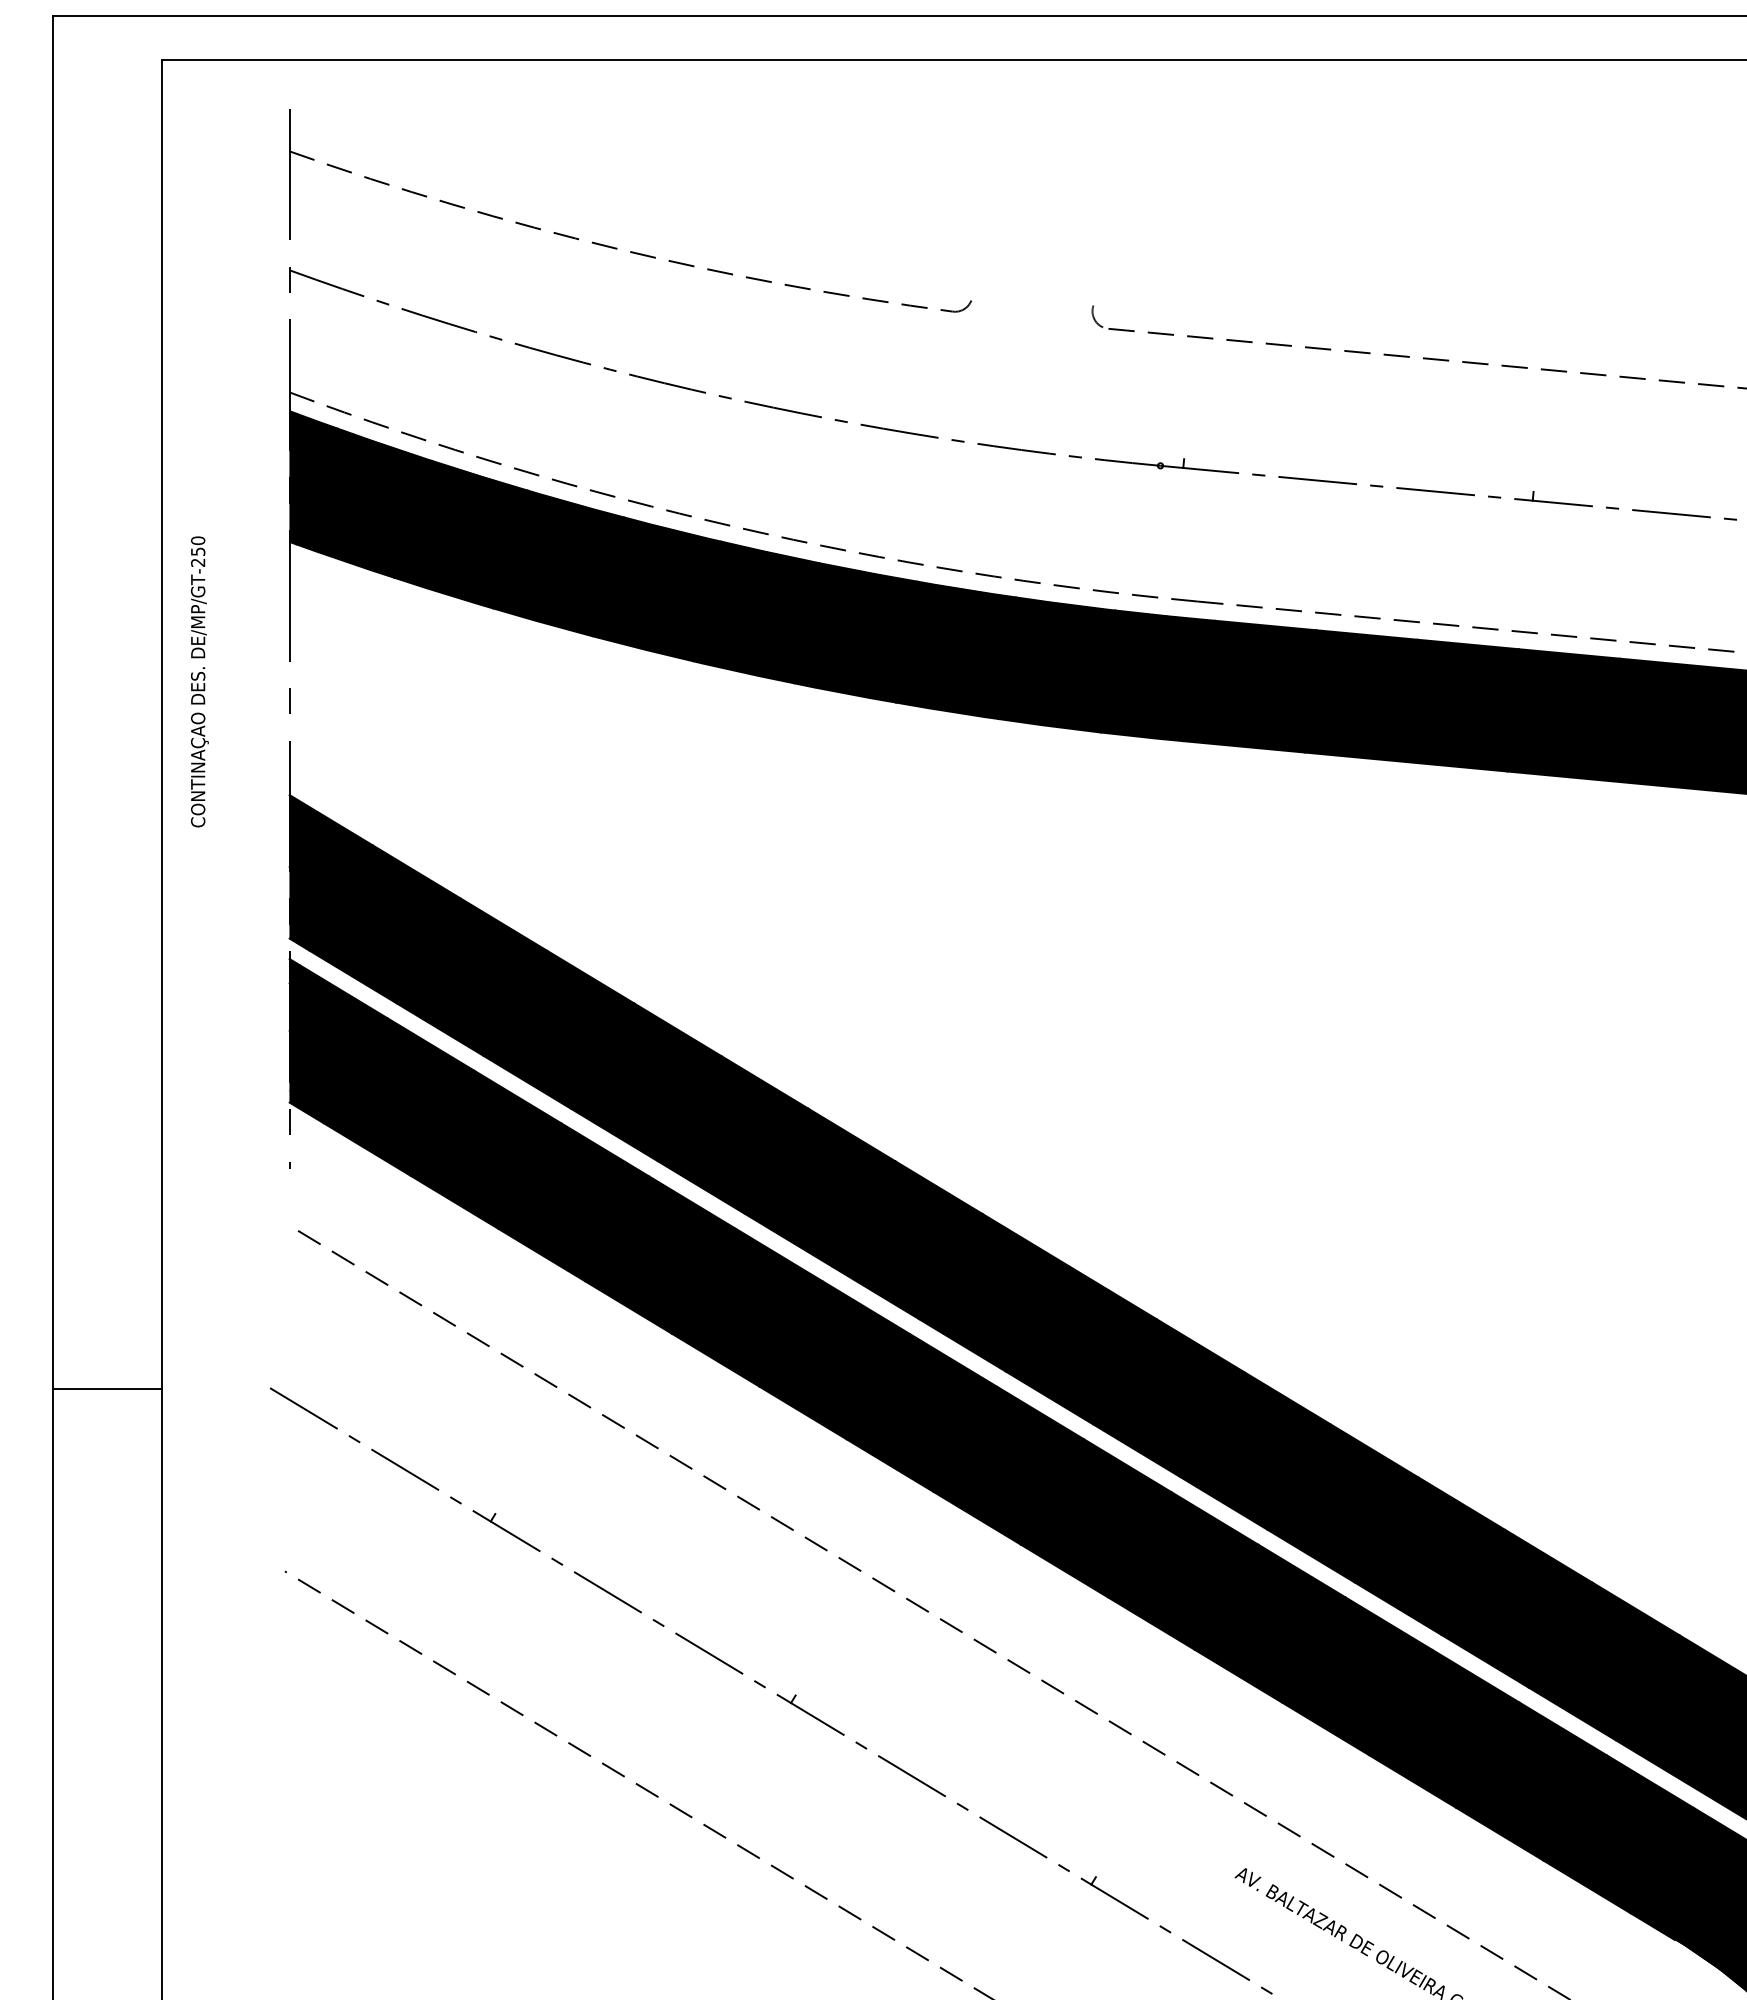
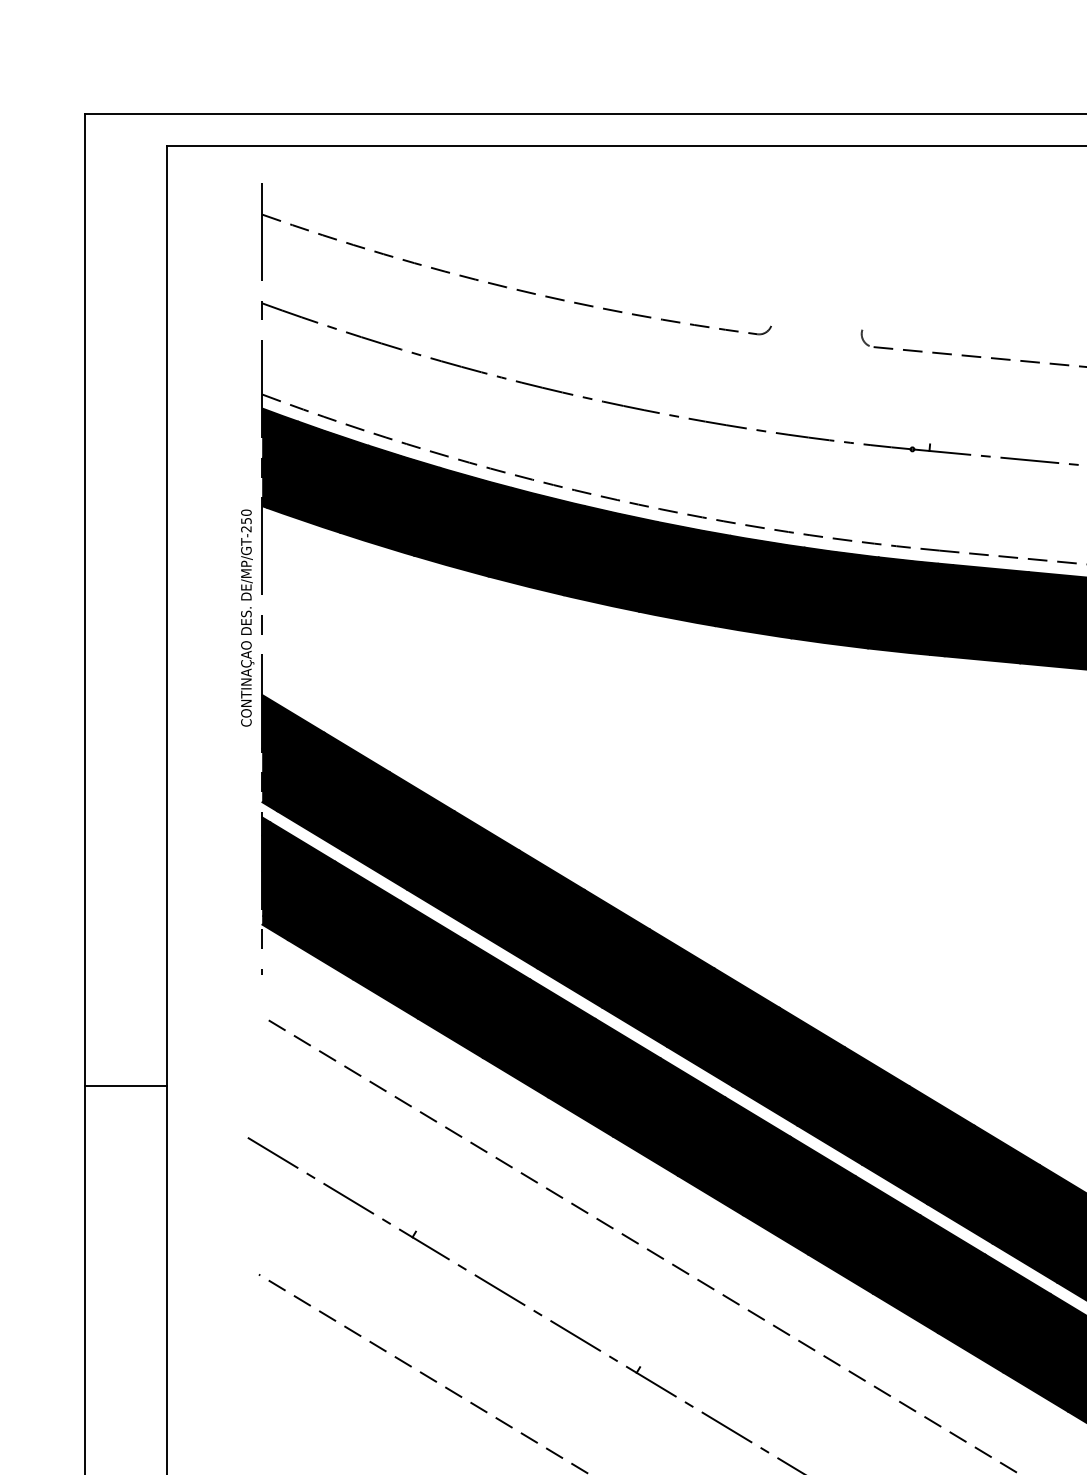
text: (199, 681) -> (247, 617), moved
line: (107, 1388) -> (126, 1085), moved

